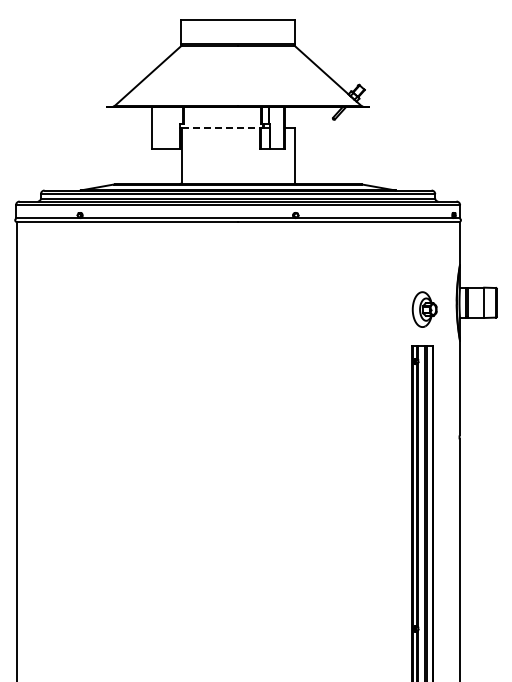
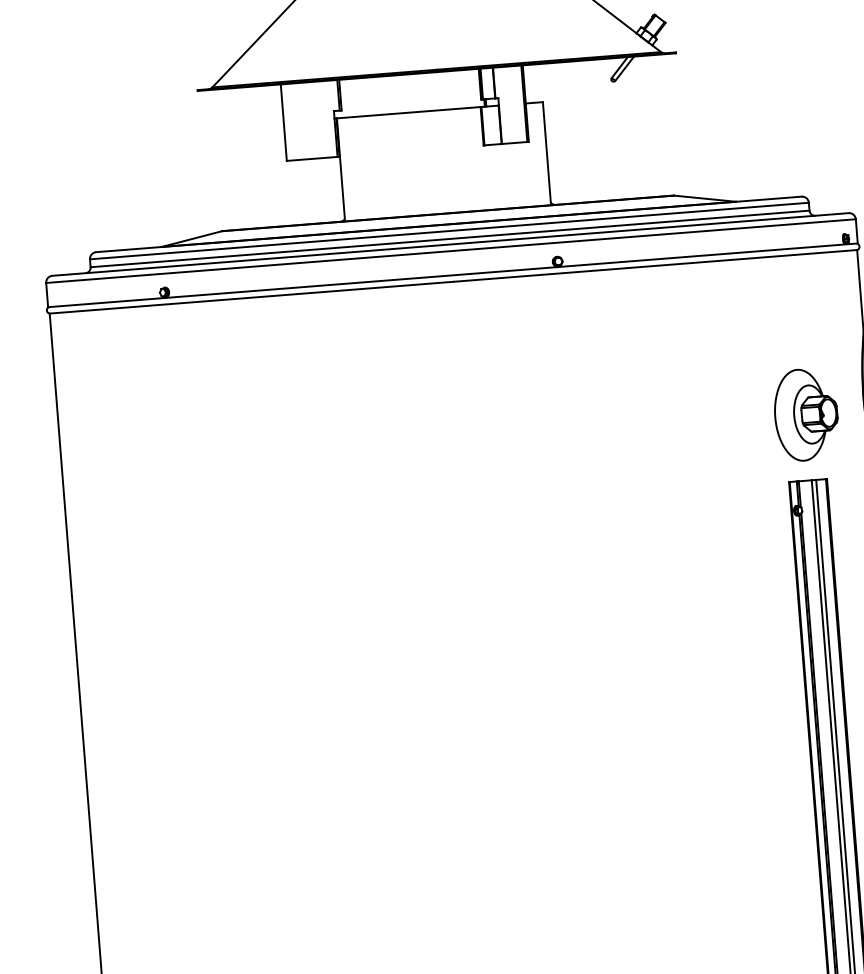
line: (221, 127) -> (409, 111), dashed -> solid
part: (424, 309) -> (805, 414), size x1.43

